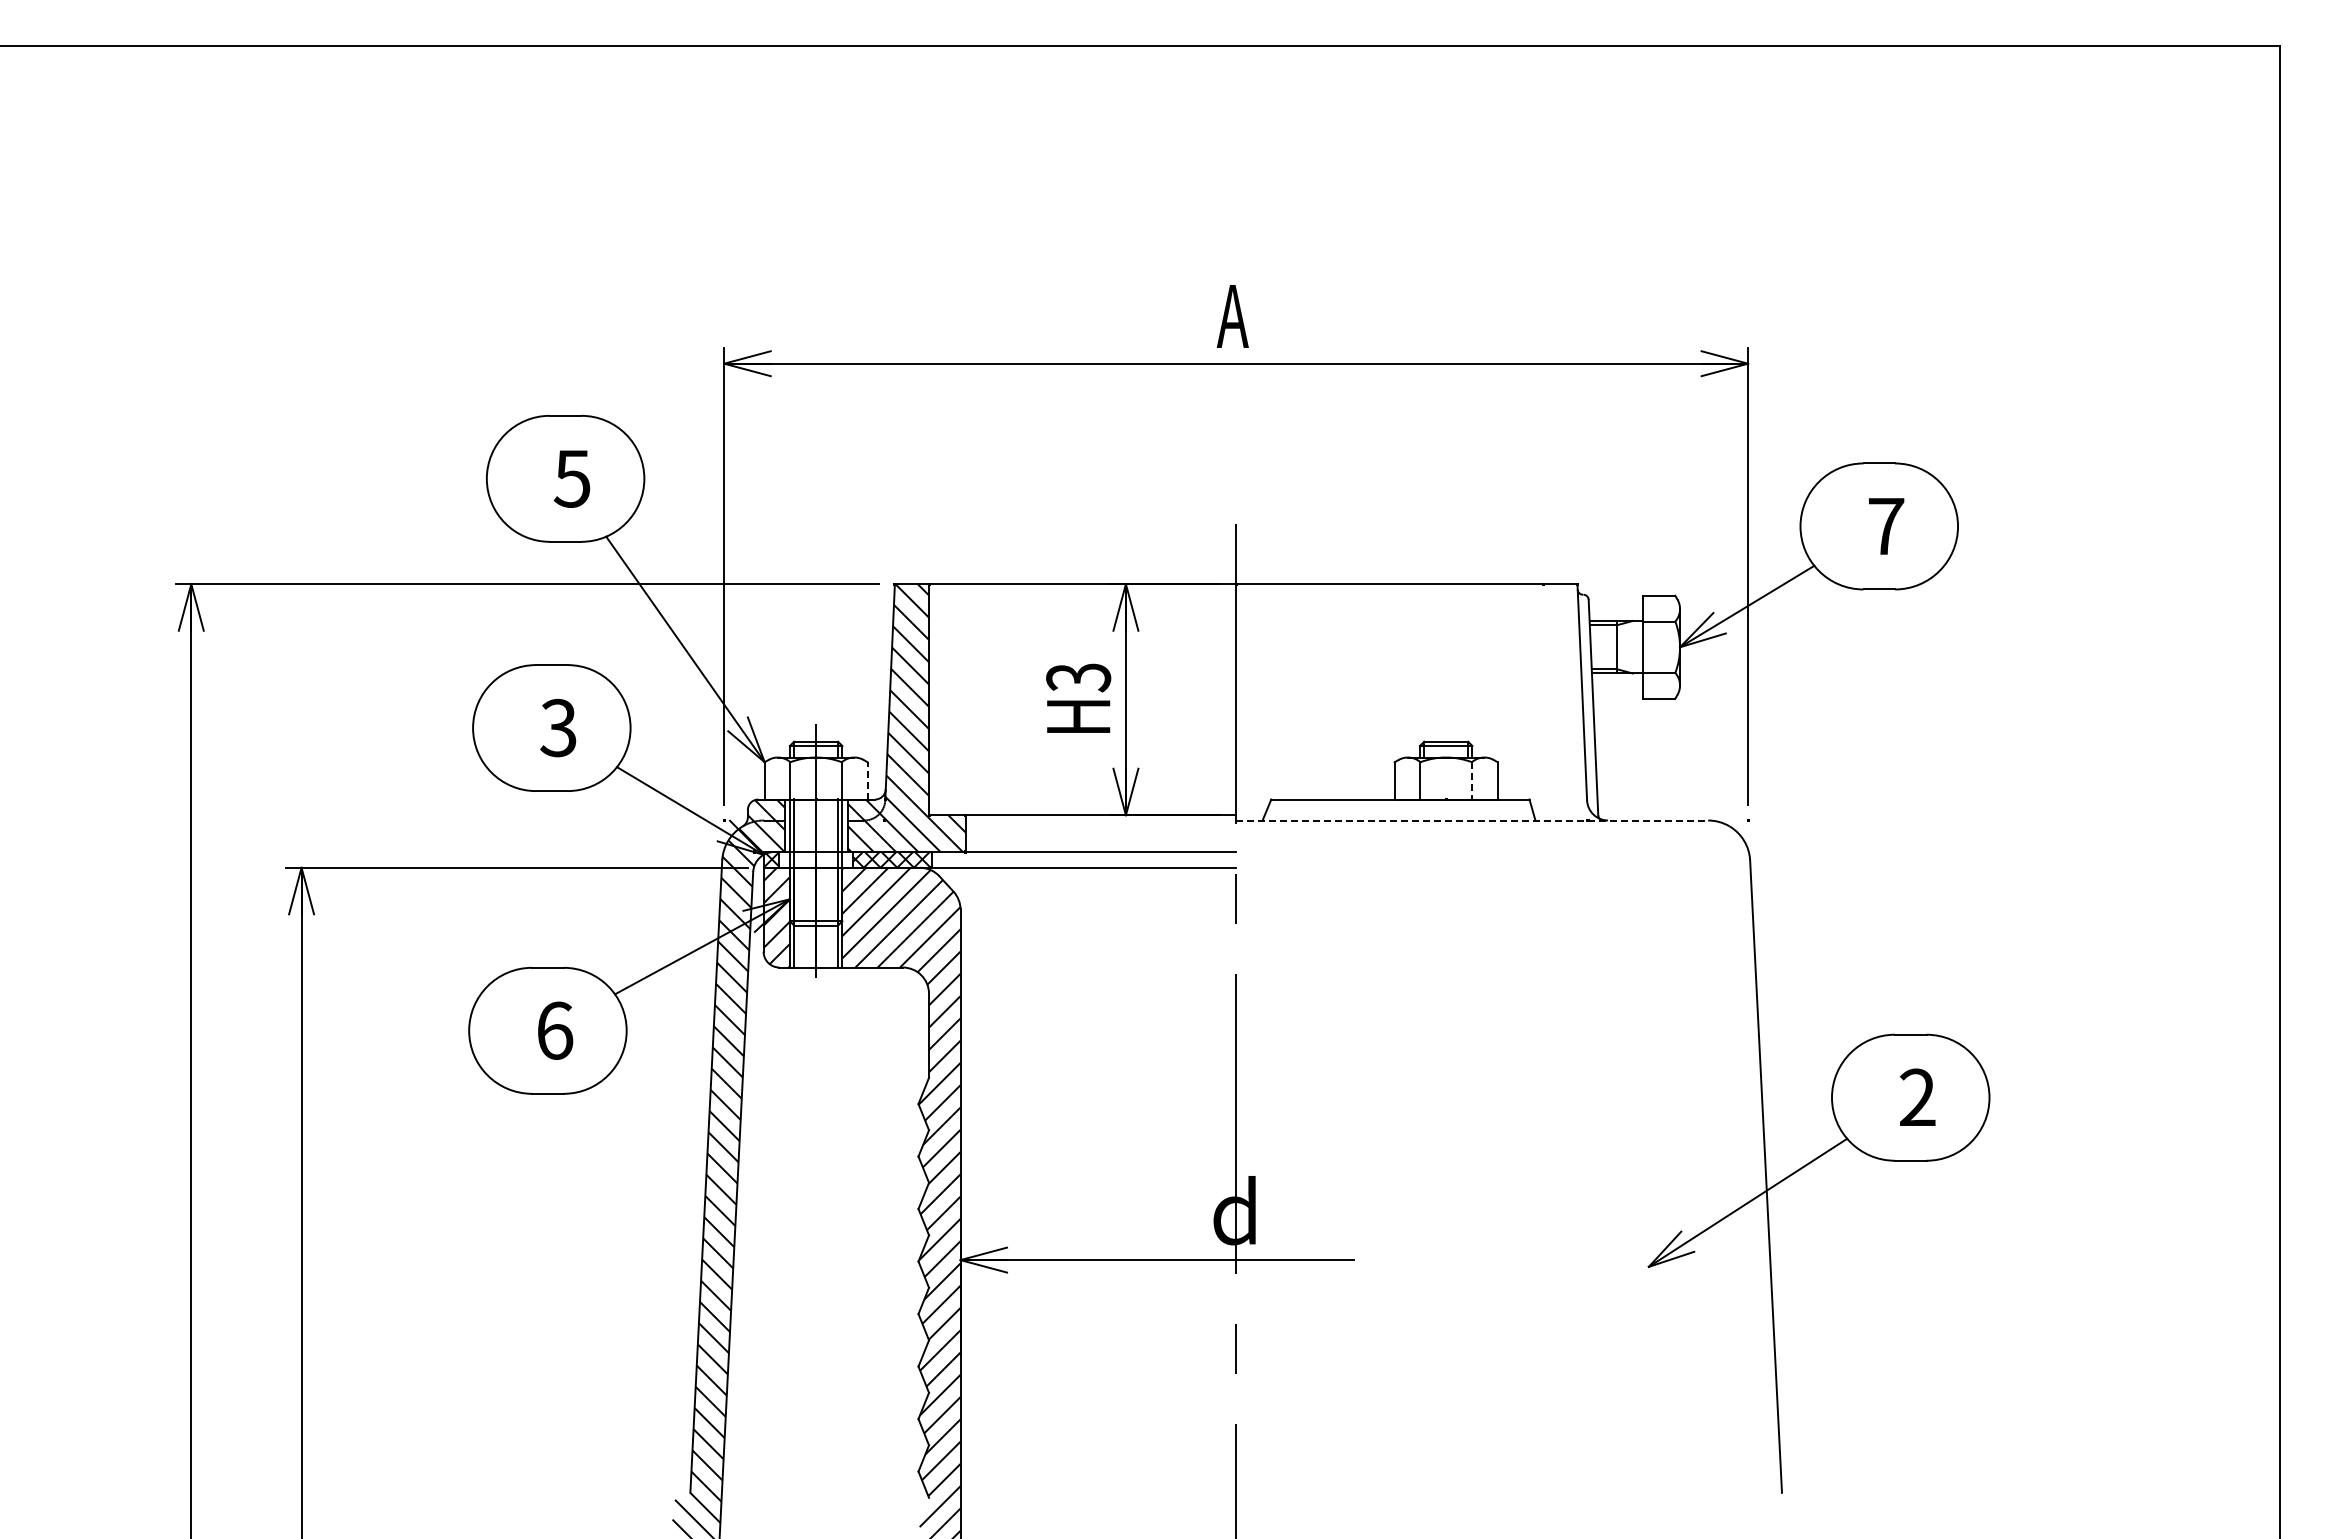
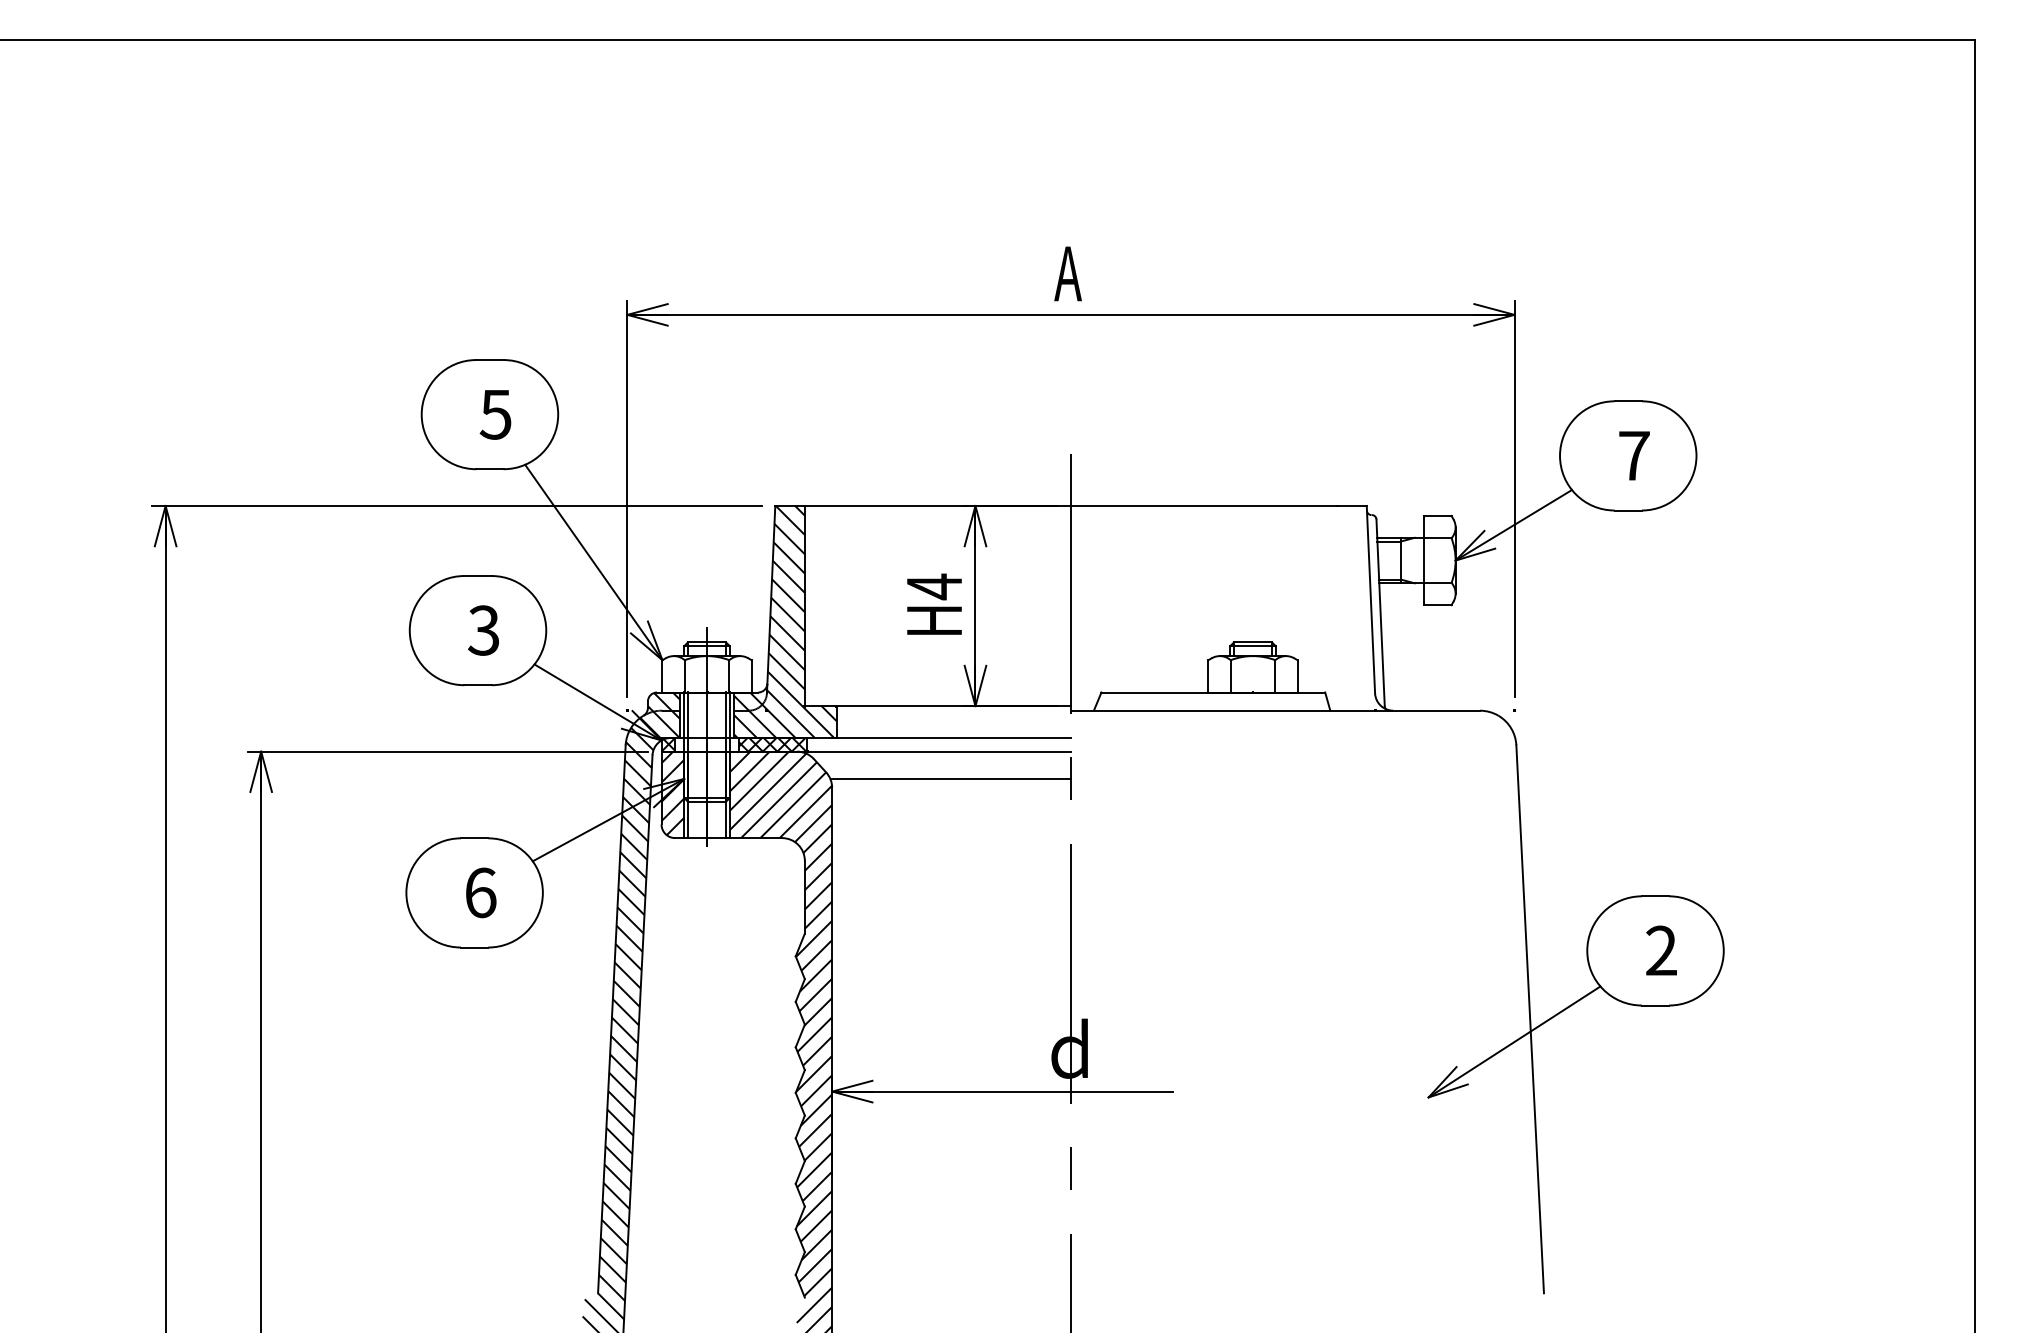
text: (1078, 677) -> (934, 586), H3 -> H4
line: (867, 780) -> (751, 676), dashed -> solid
line: (1471, 780) -> (1274, 676), dashed -> solid
line: (1472, 820) -> (1275, 710), dashed -> solid
line: (1098, 899) -> (951, 779), added

